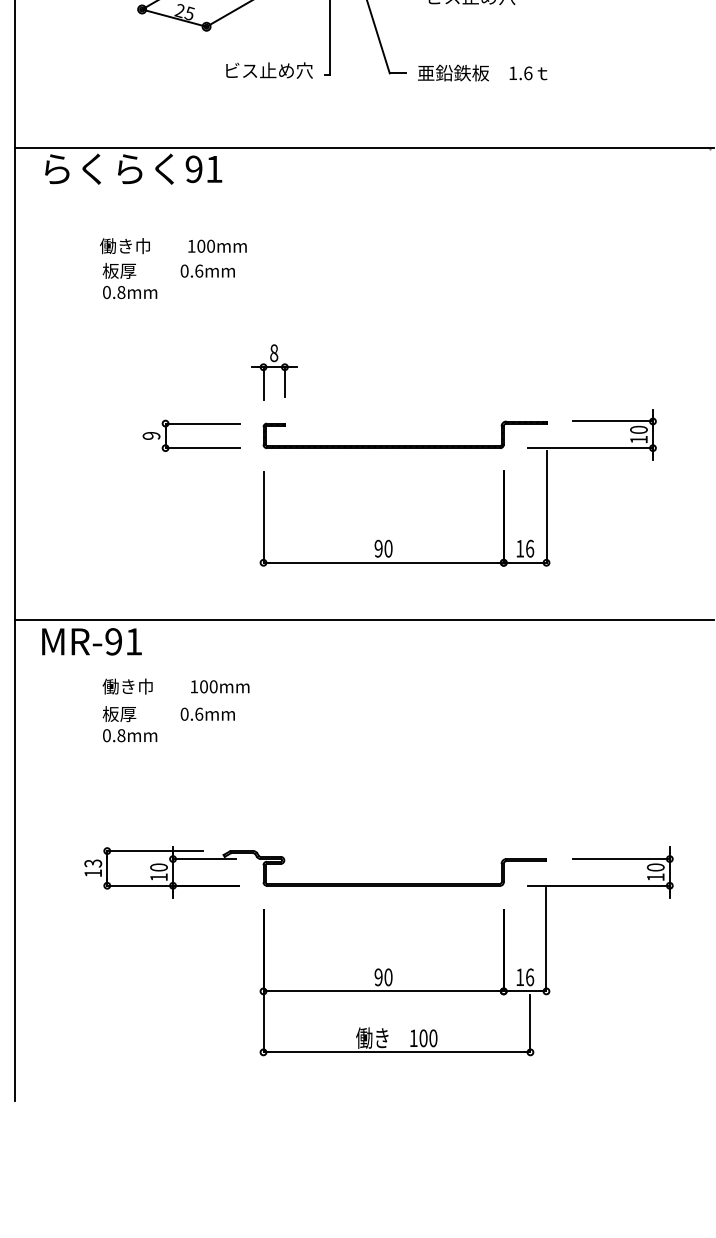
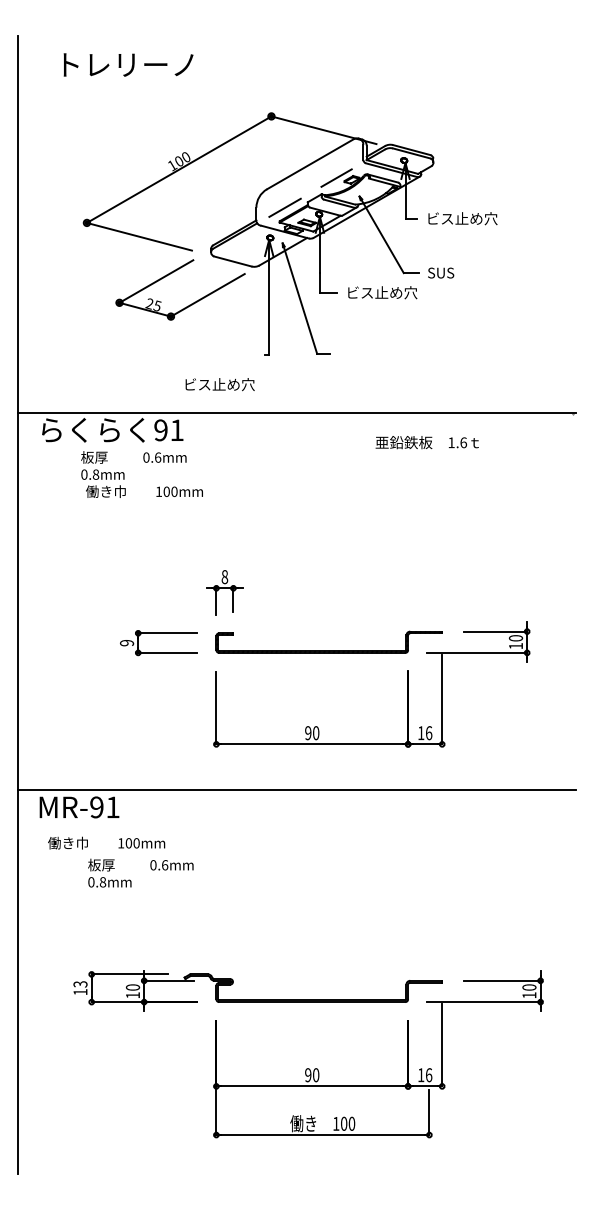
text: (268, 70) -> (219, 384), moved
text: (481, 72) -> (426, 442), moved
text: (168, 281) -> (133, 465), moved
text: (175, 685) -> (106, 842), moved

